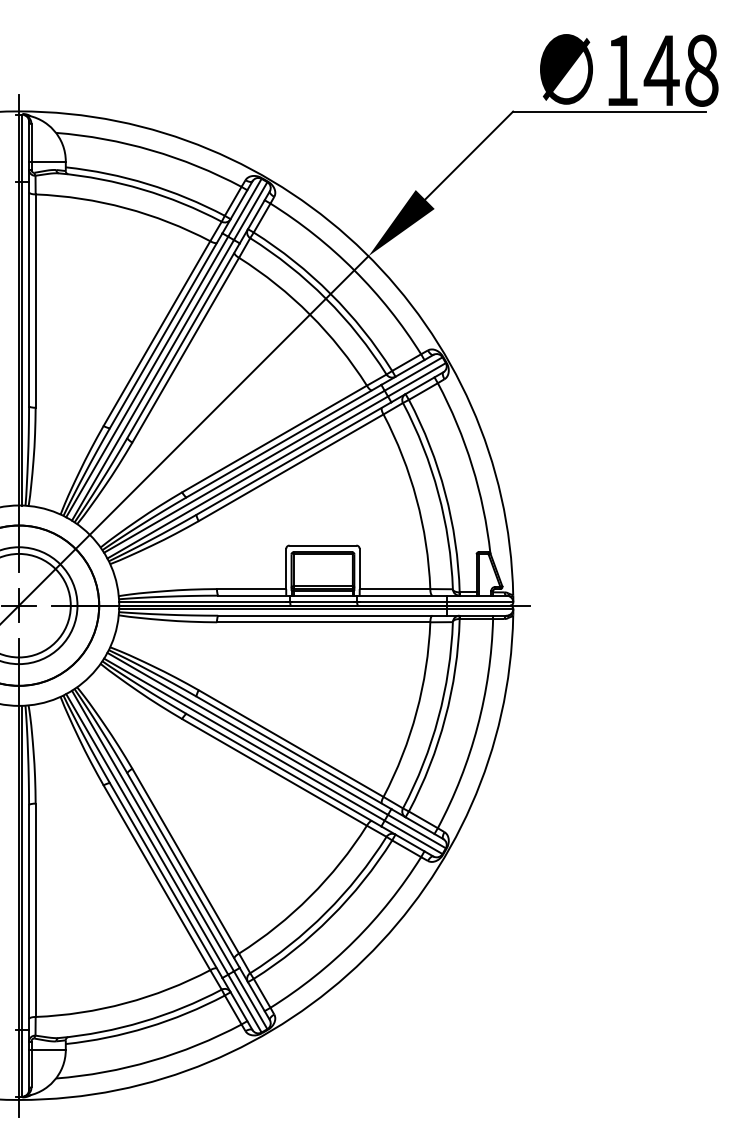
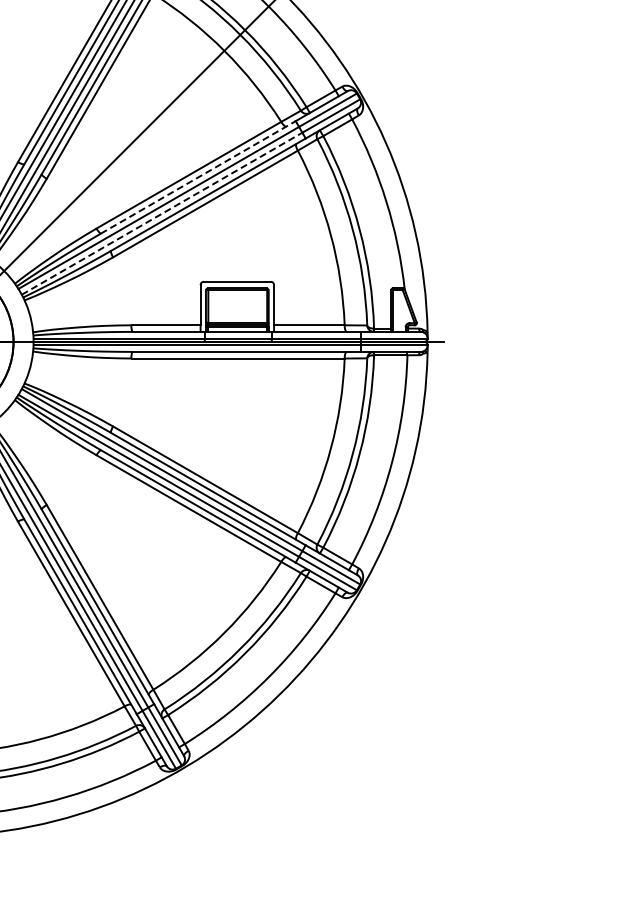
line: (283, 441) -> (197, 177), solid -> dashed
line: (248, 477) -> (162, 213), solid -> dashed

